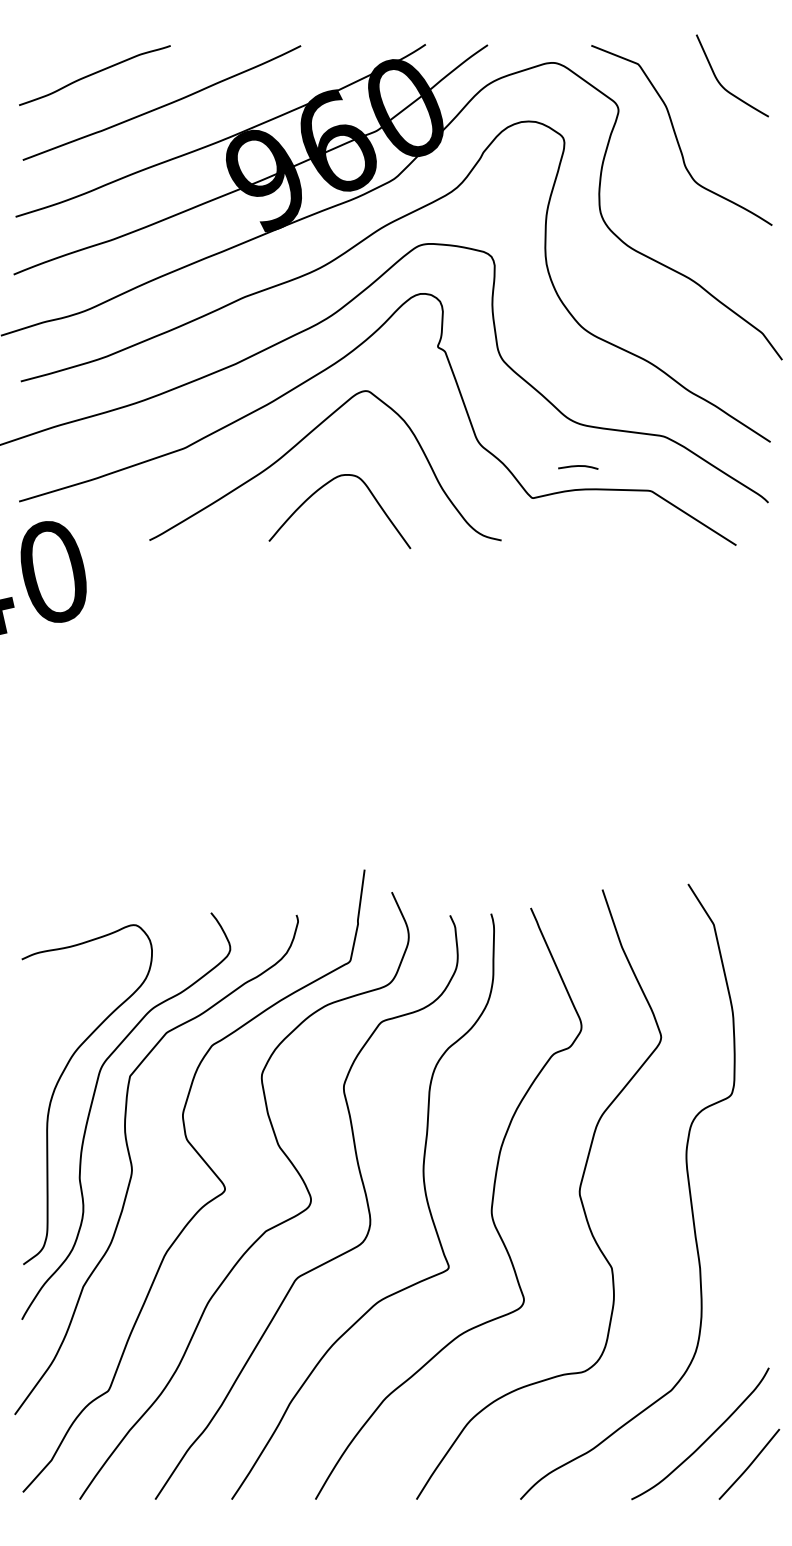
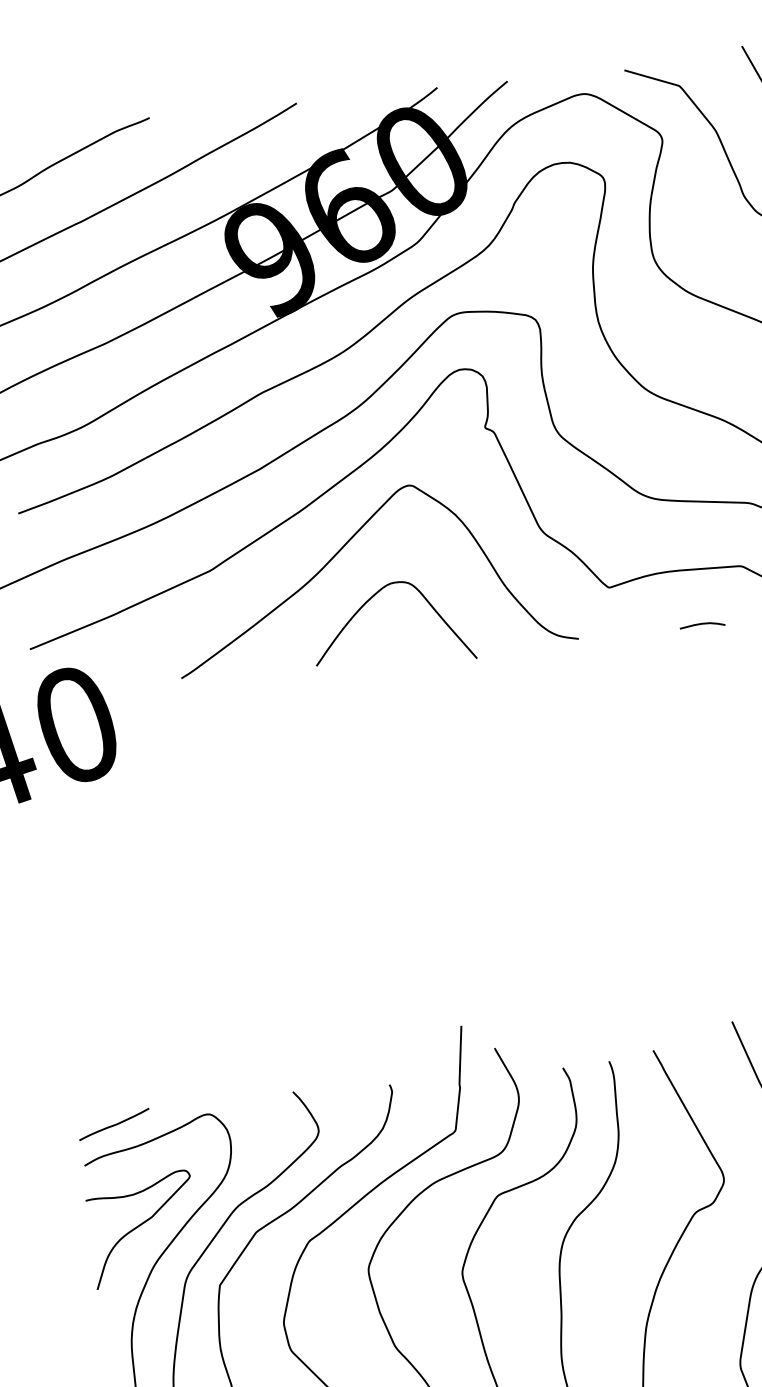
curve: (578, 466) -> (702, 624), moved
curve: (51, 925) -> (114, 1124), added
curve: (65, 1017) -> (140, 1226), added

